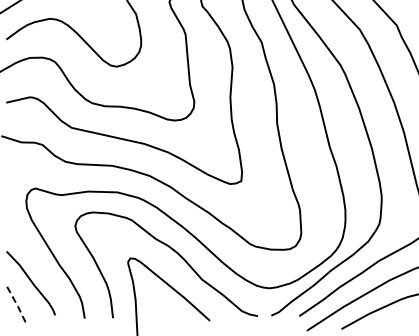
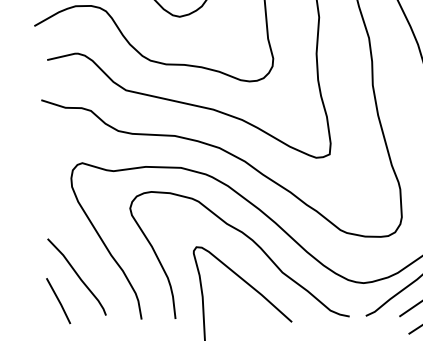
line: (15, 302) -> (58, 300), dashed -> solid

